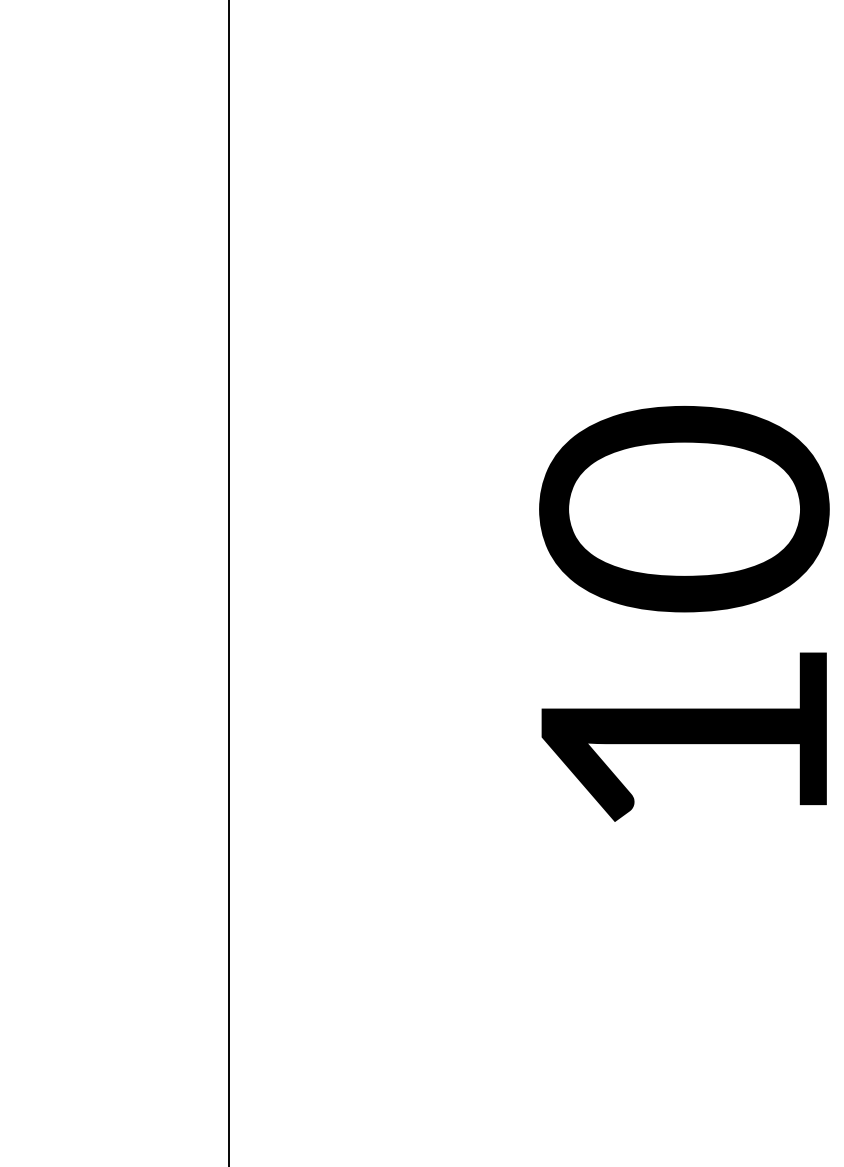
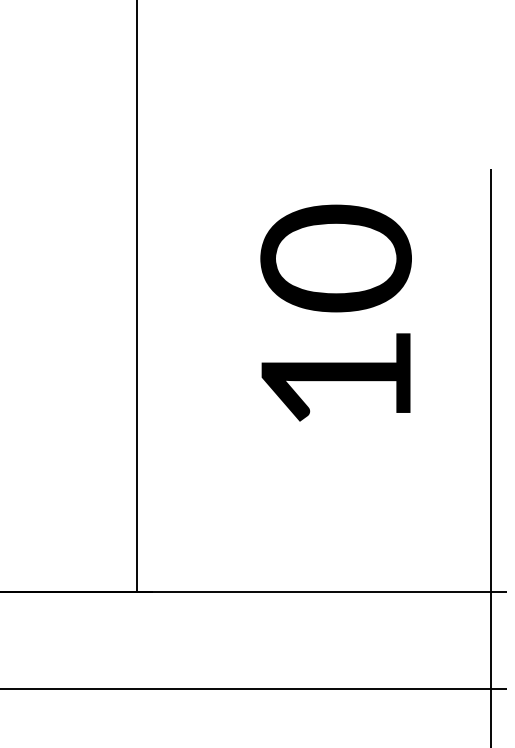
text: (683, 612) -> (335, 312), moved

